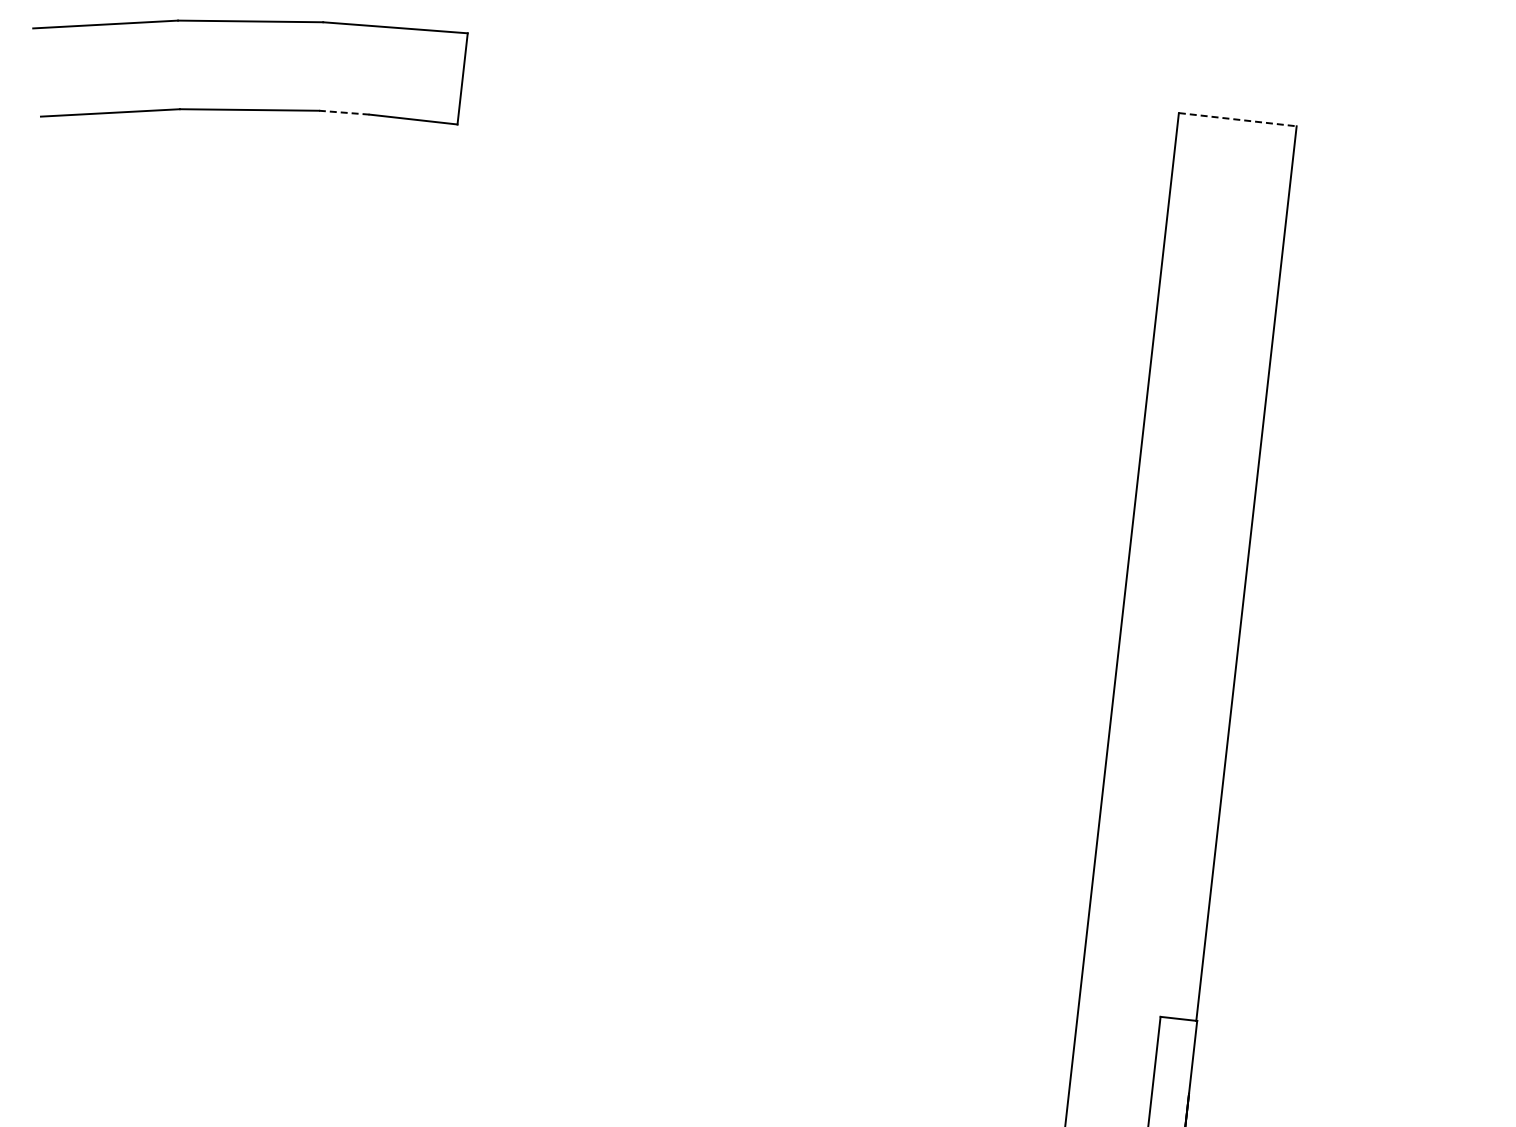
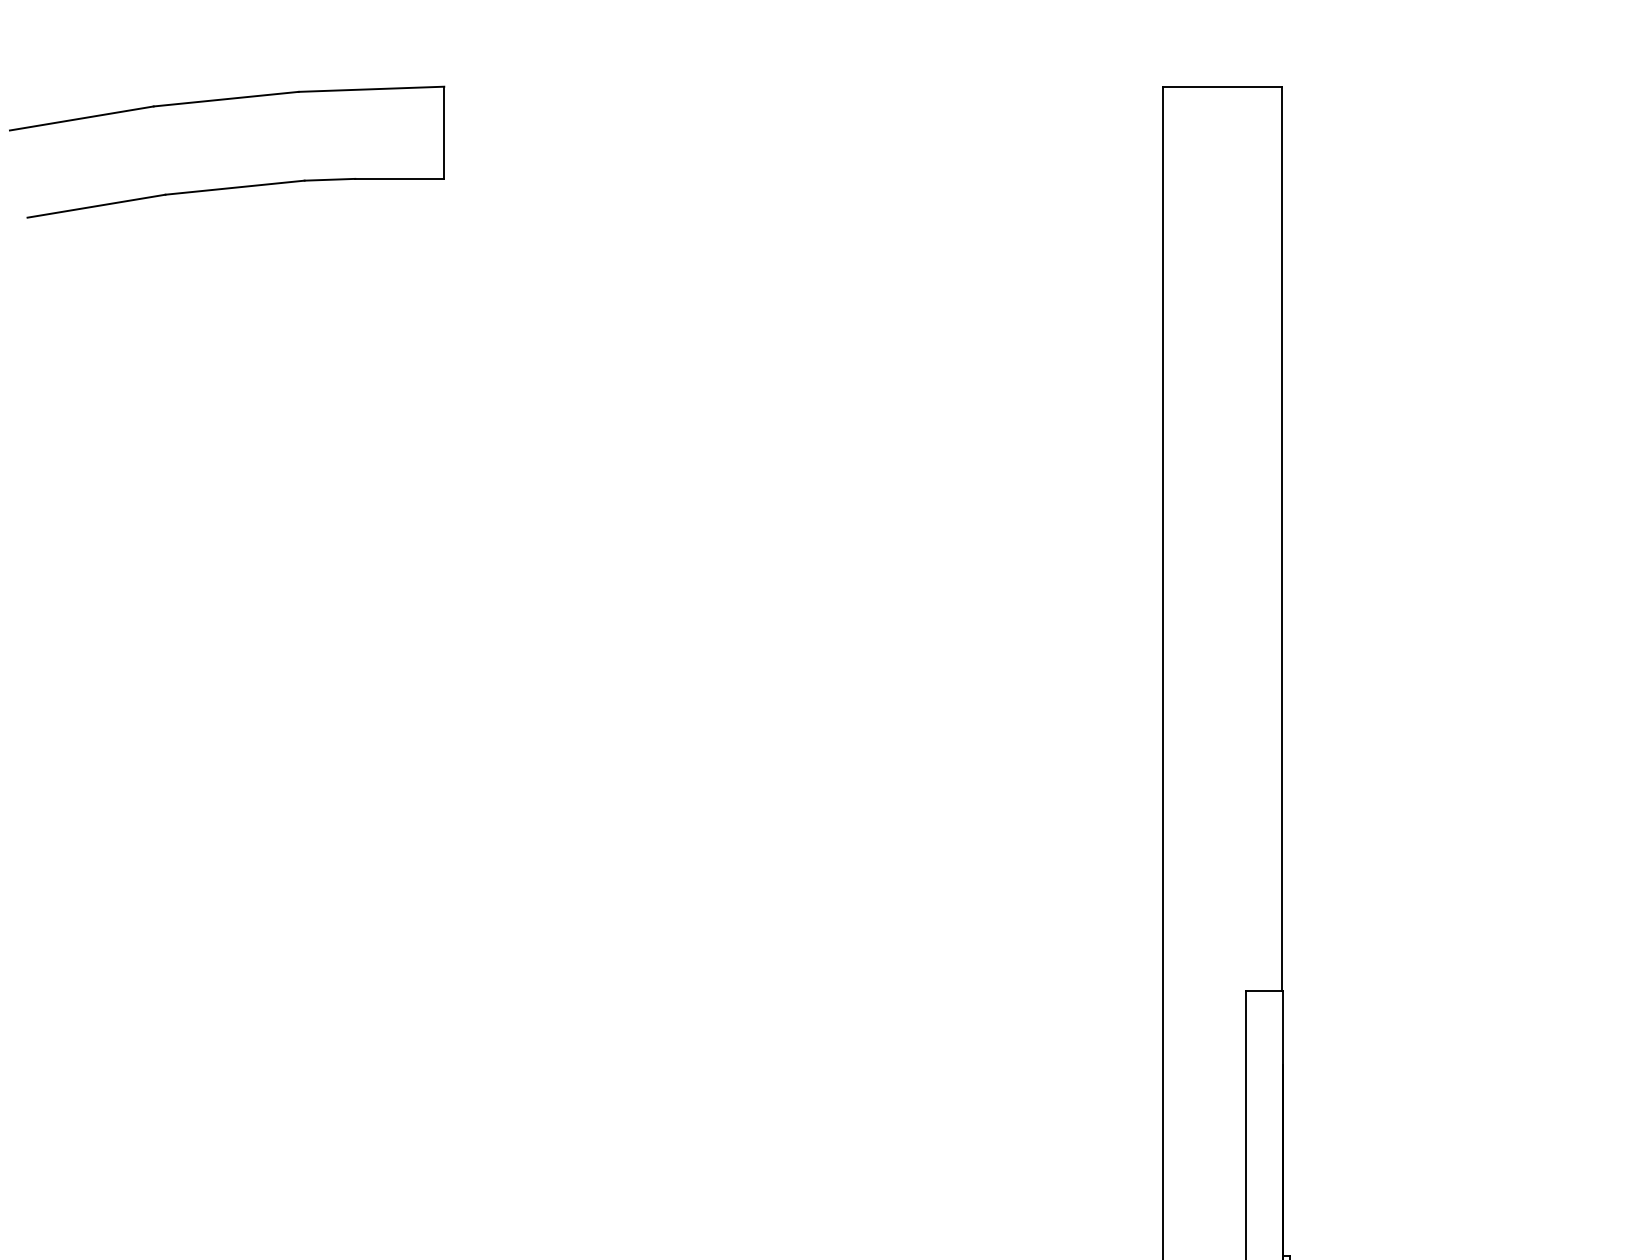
line: (343, 112) -> (329, 179), dashed -> solid
line: (1237, 119) -> (1222, 86), dashed -> solid

